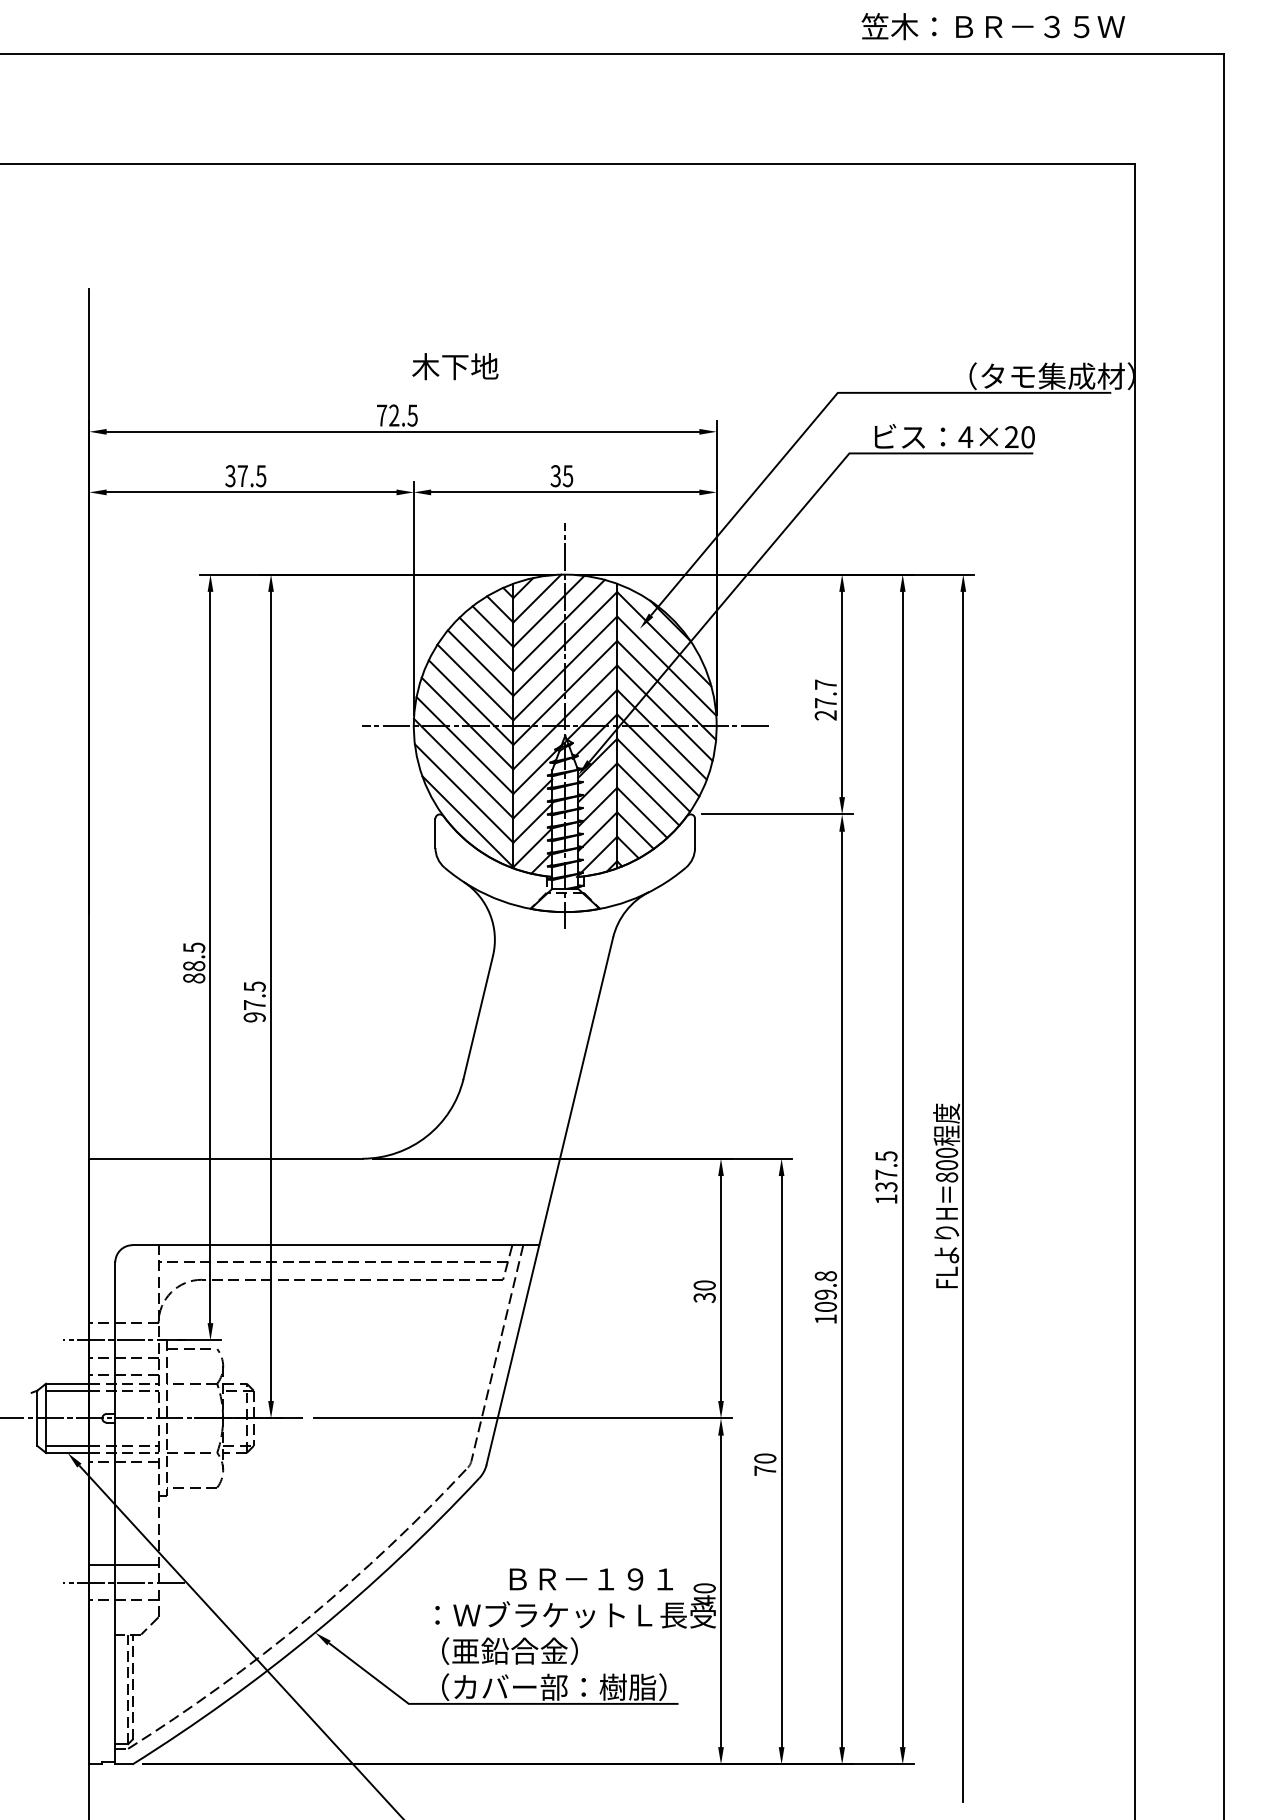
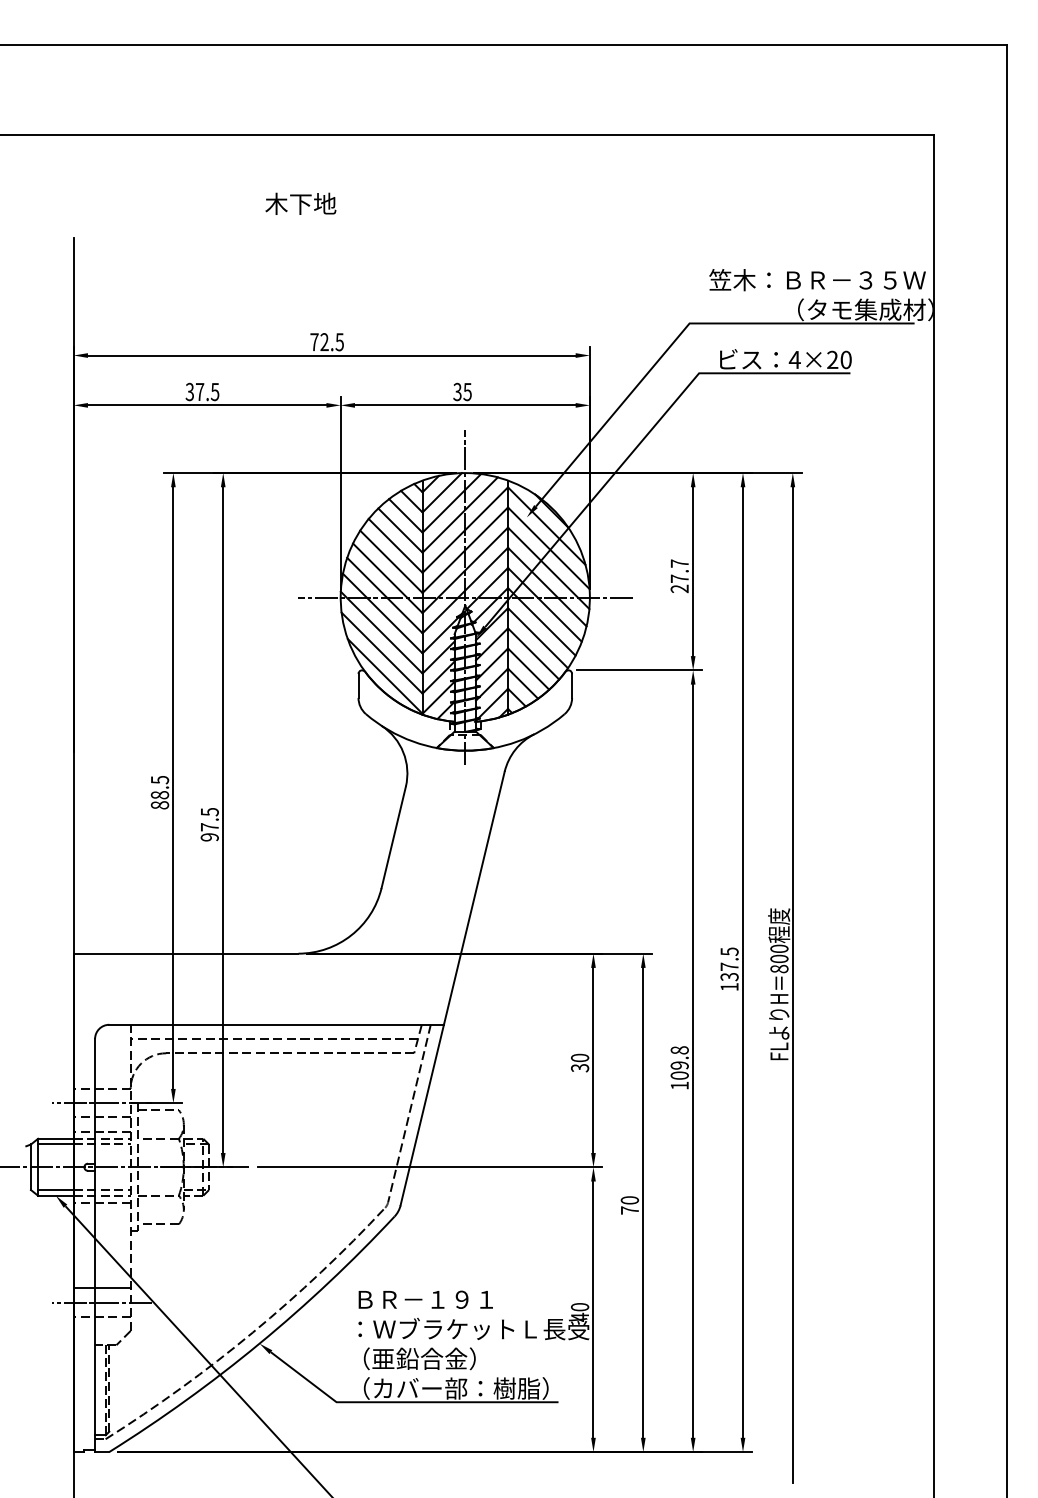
text: (993, 27) -> (817, 280), moved
text: (454, 366) -> (300, 203), moved
text: (591, 1579) -> (425, 1299), moved

